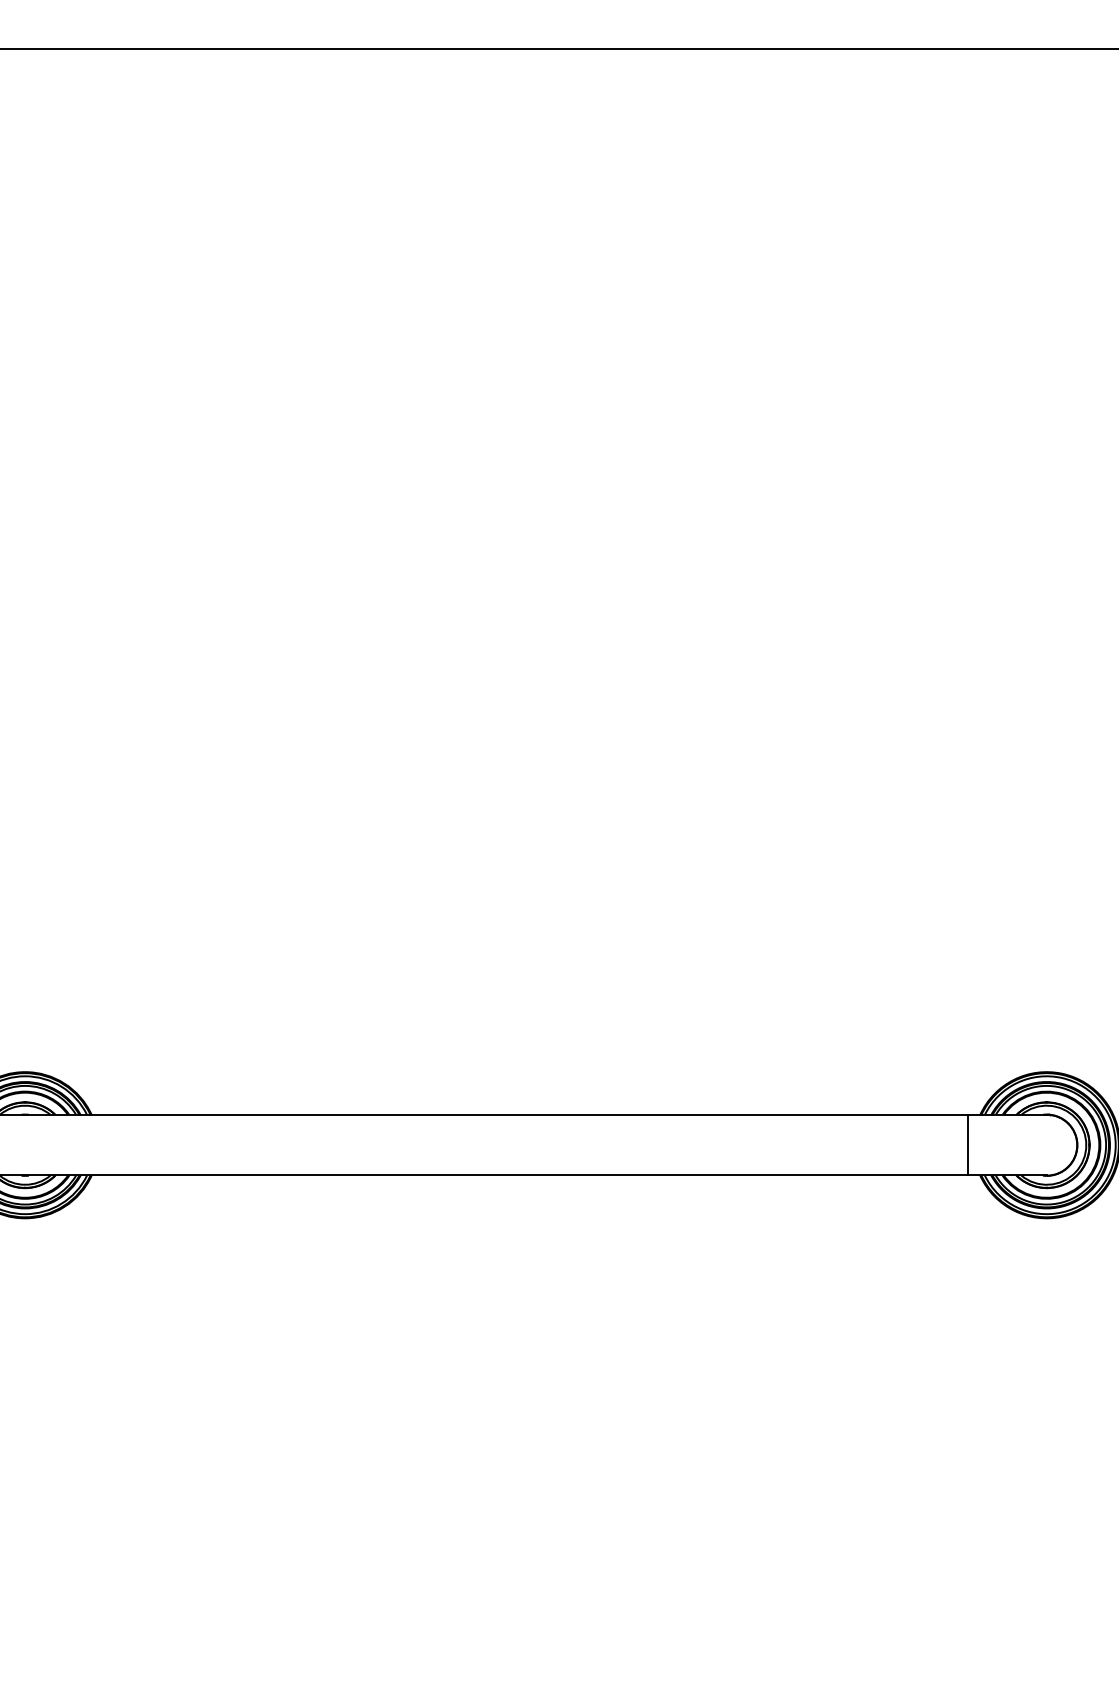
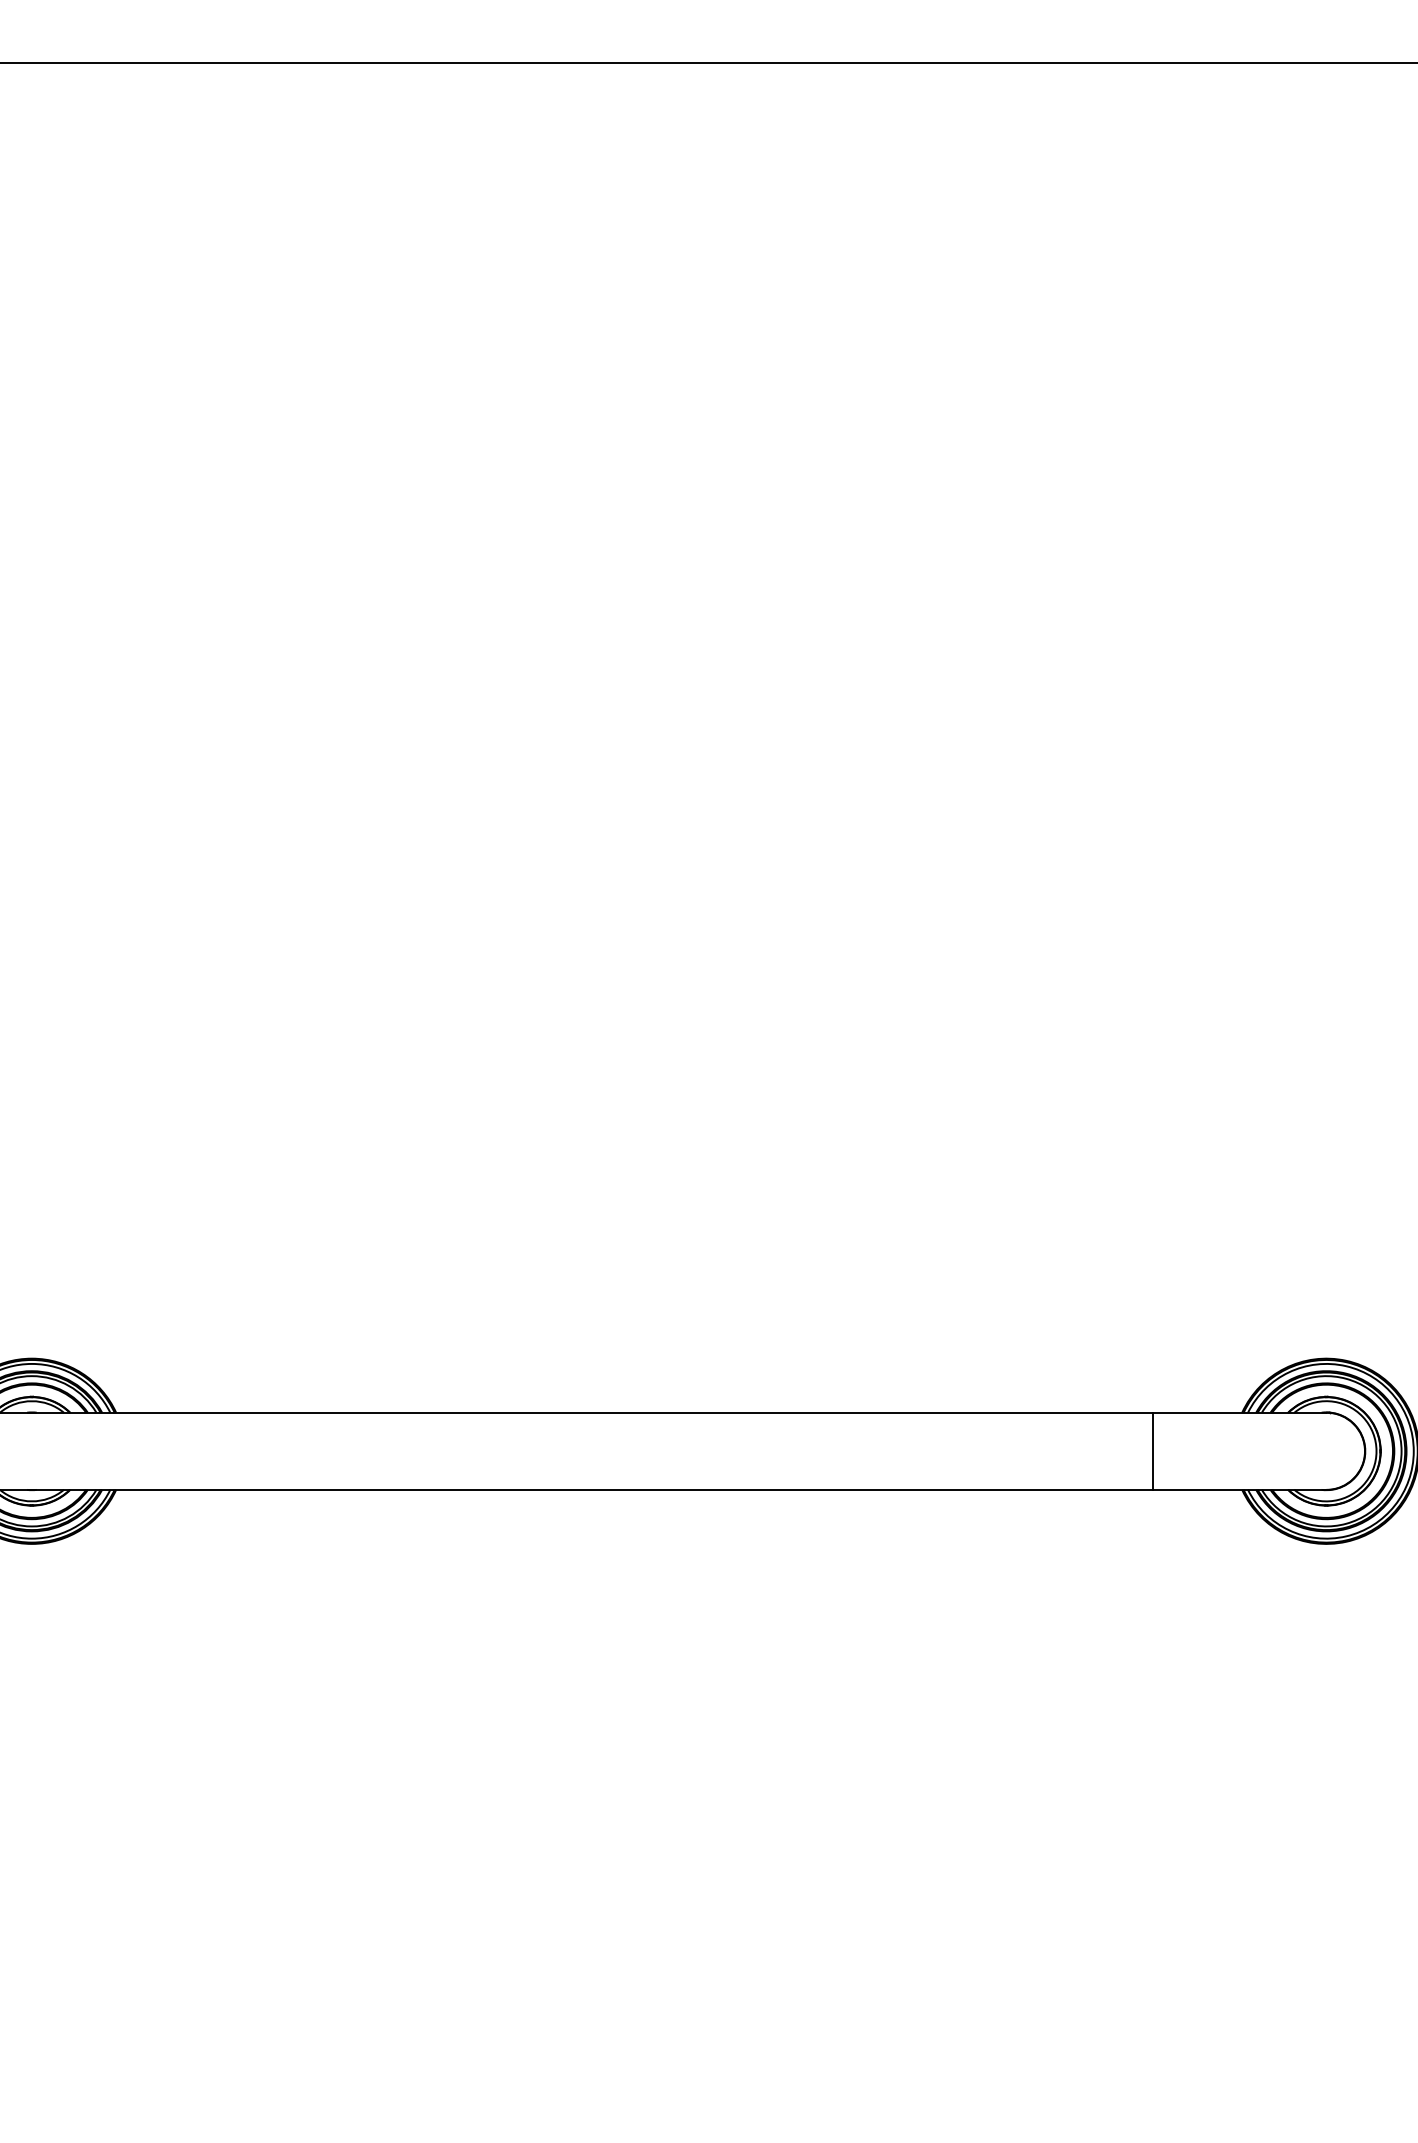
line: (967, 1144) -> (1153, 1450), moved

